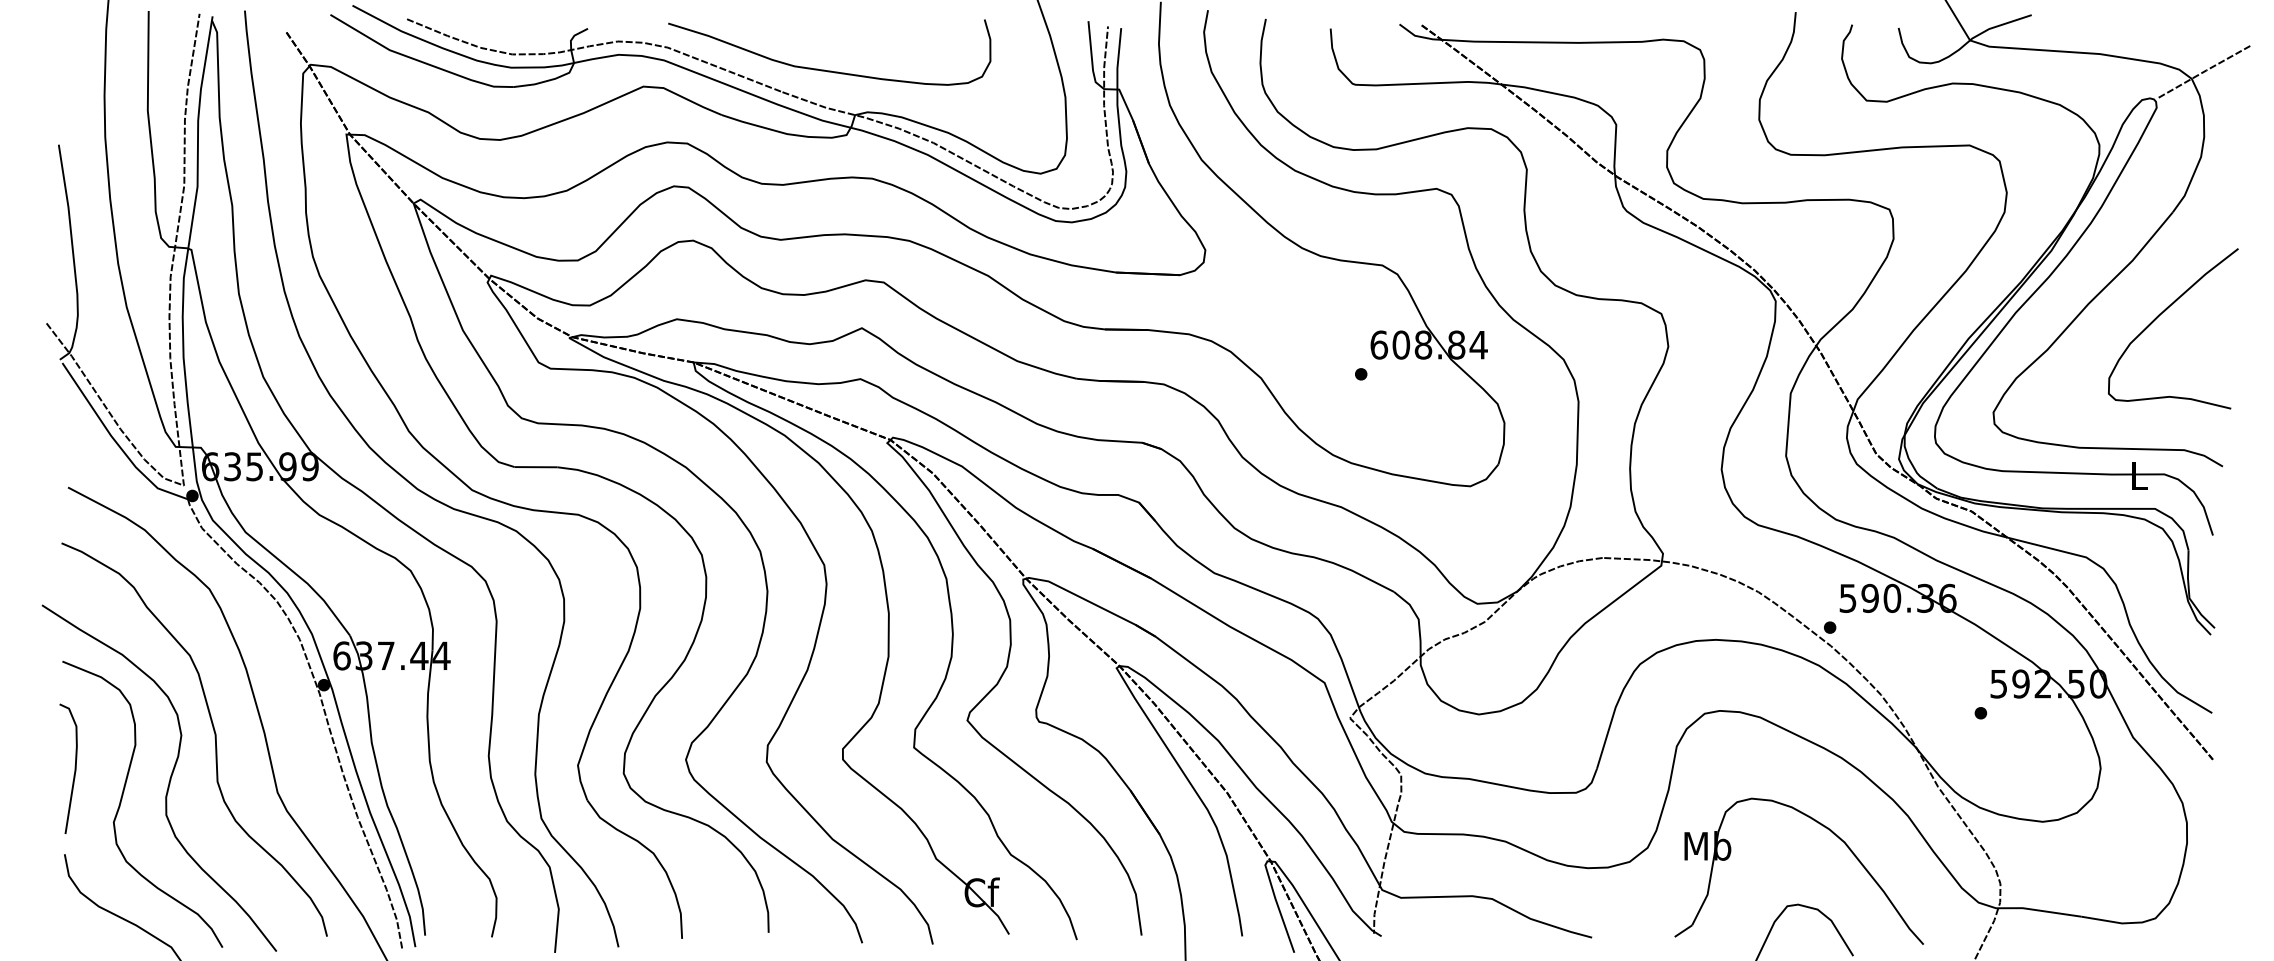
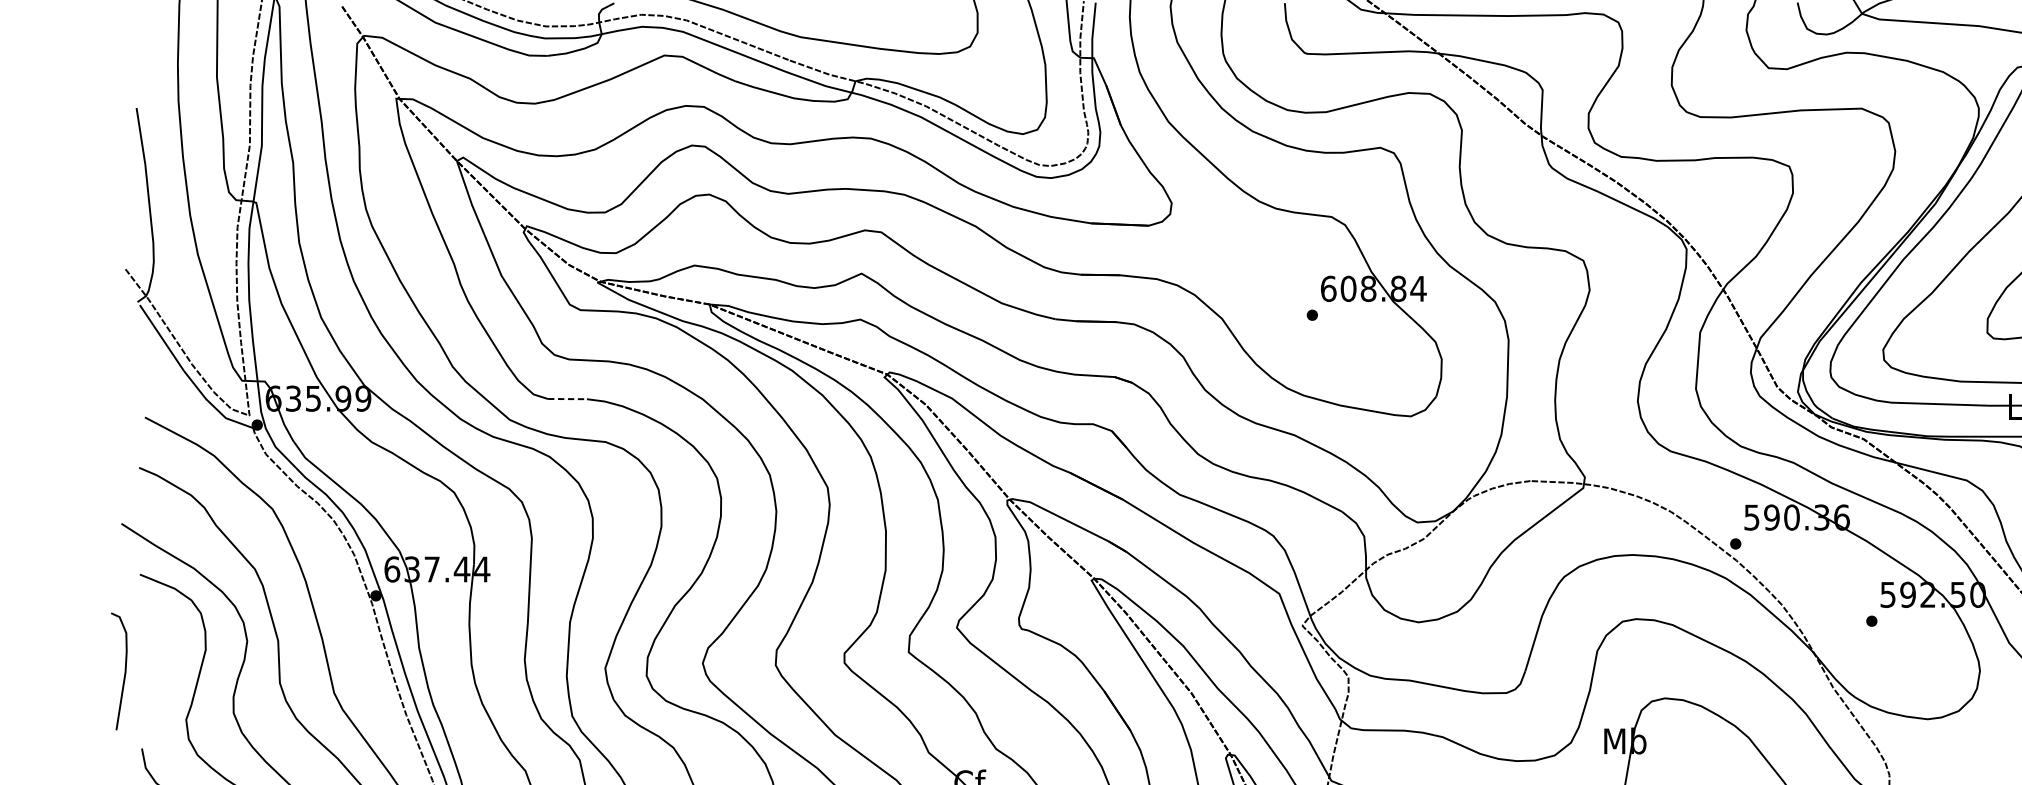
line: (536, 467) -> (567, 399), solid -> dashed
curve: (74, 768) -> (124, 671), moved

